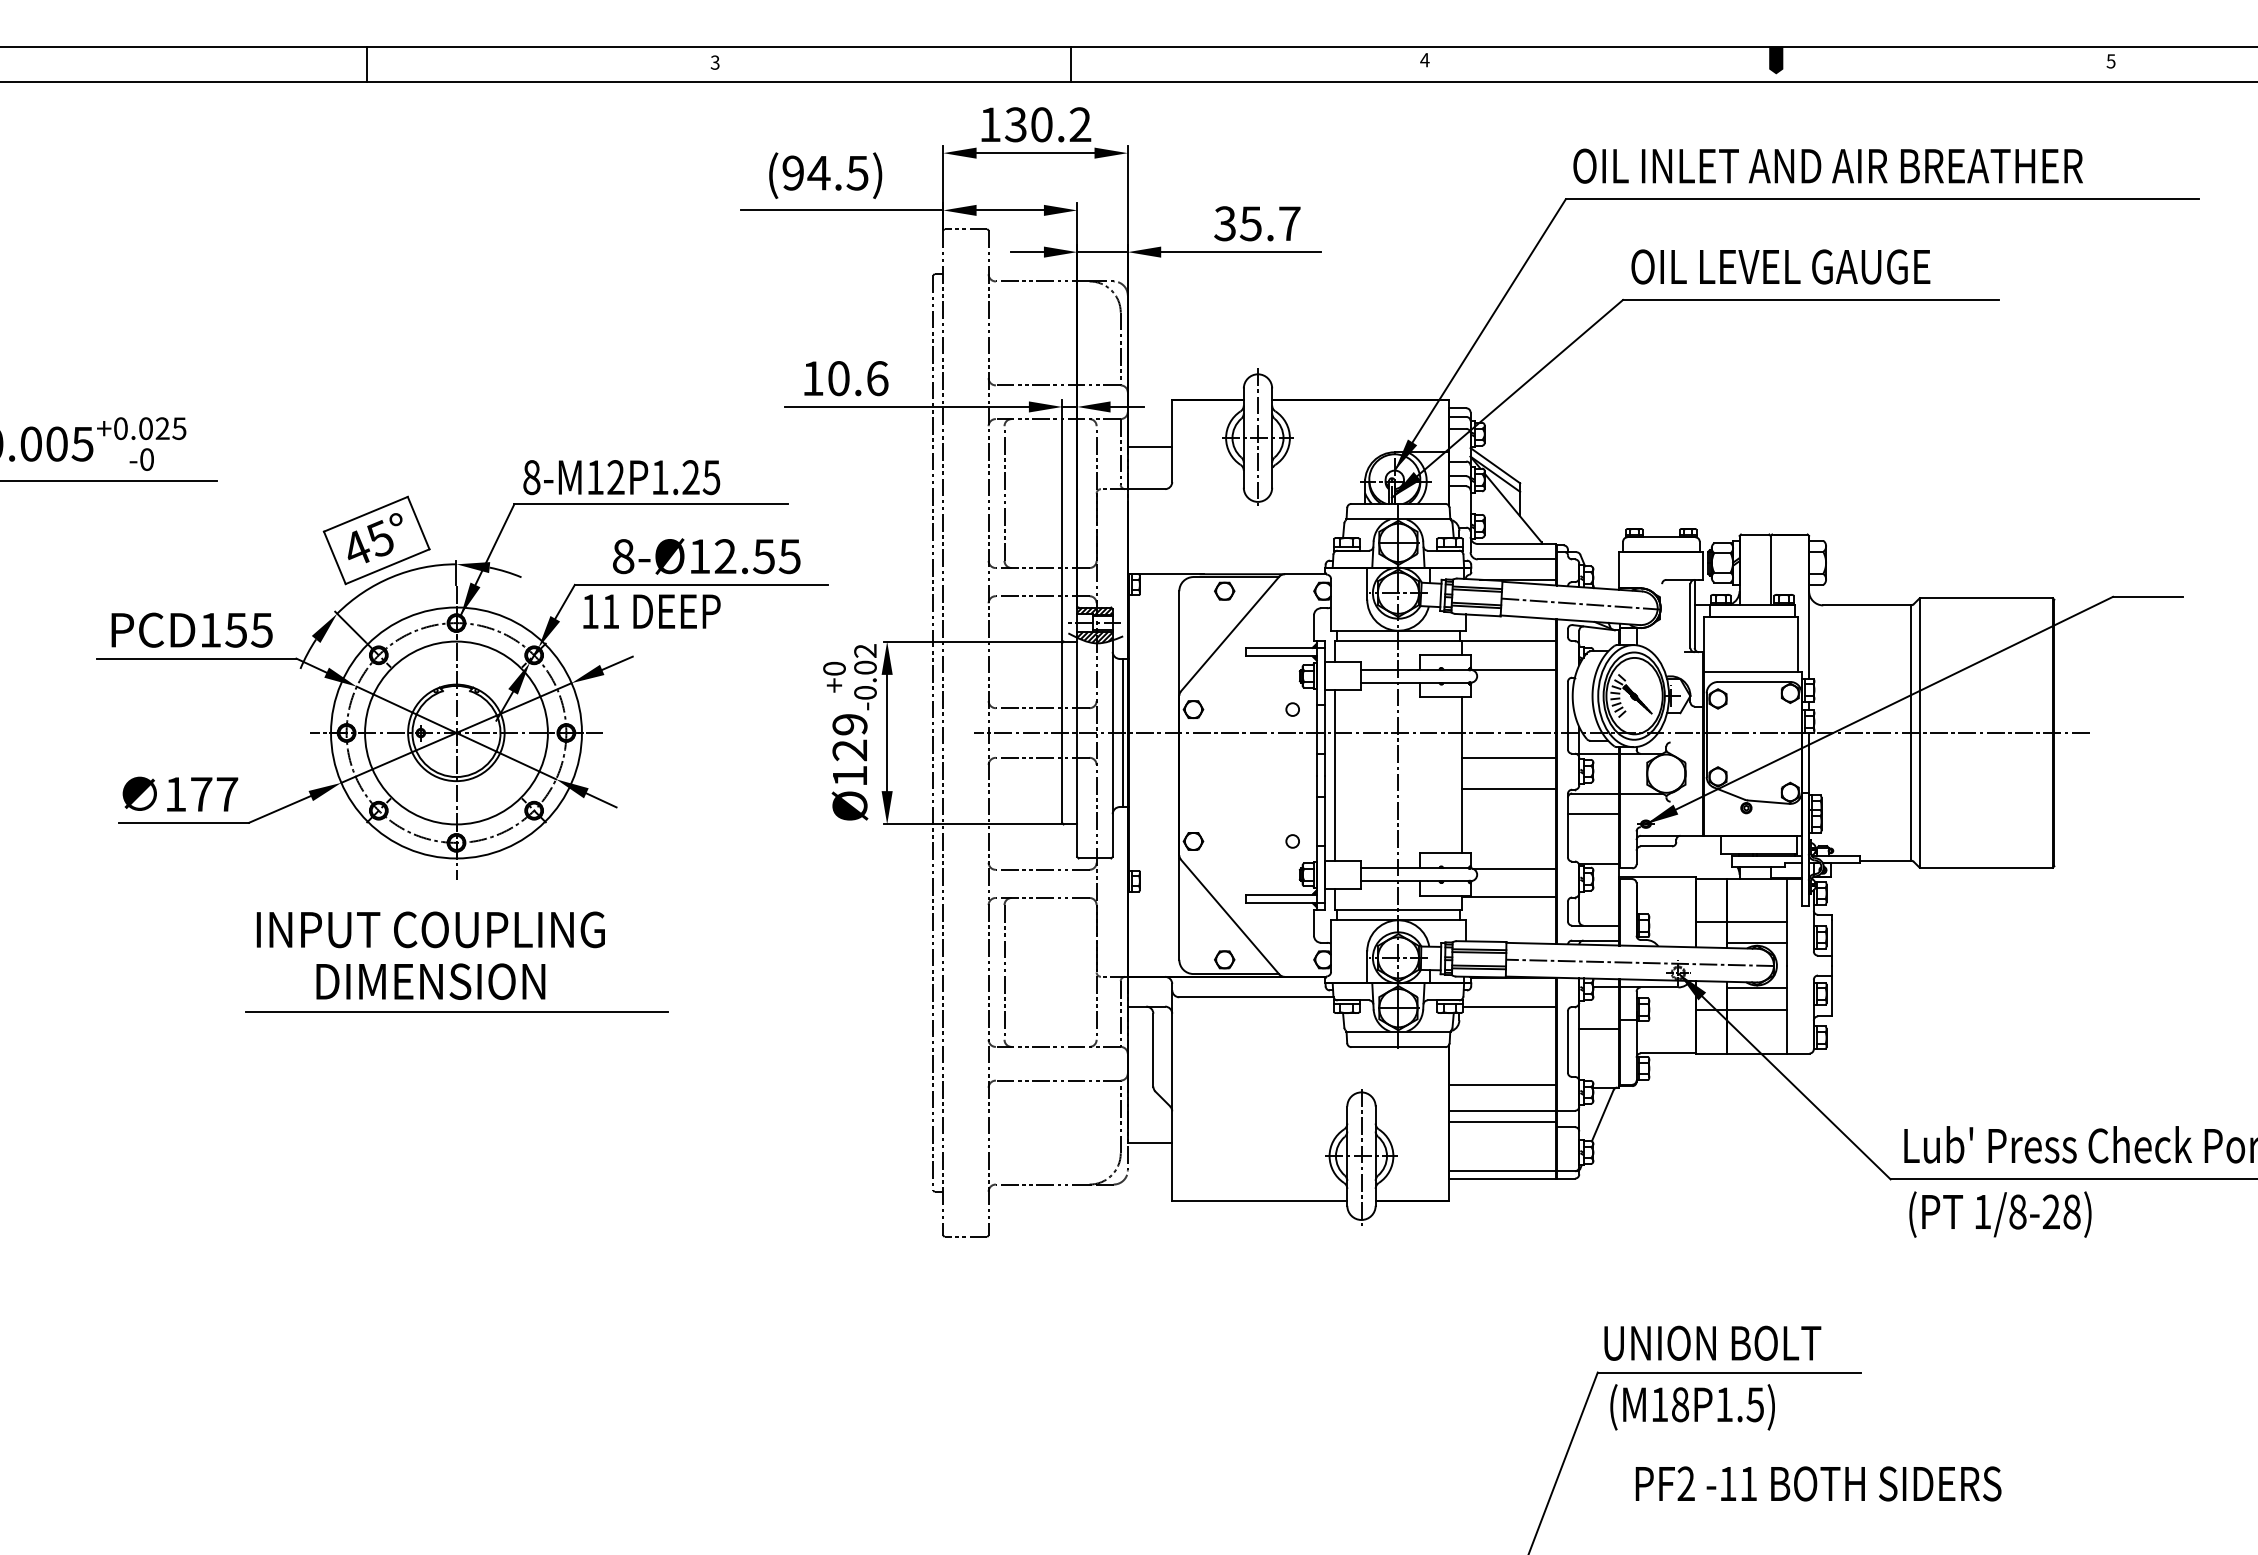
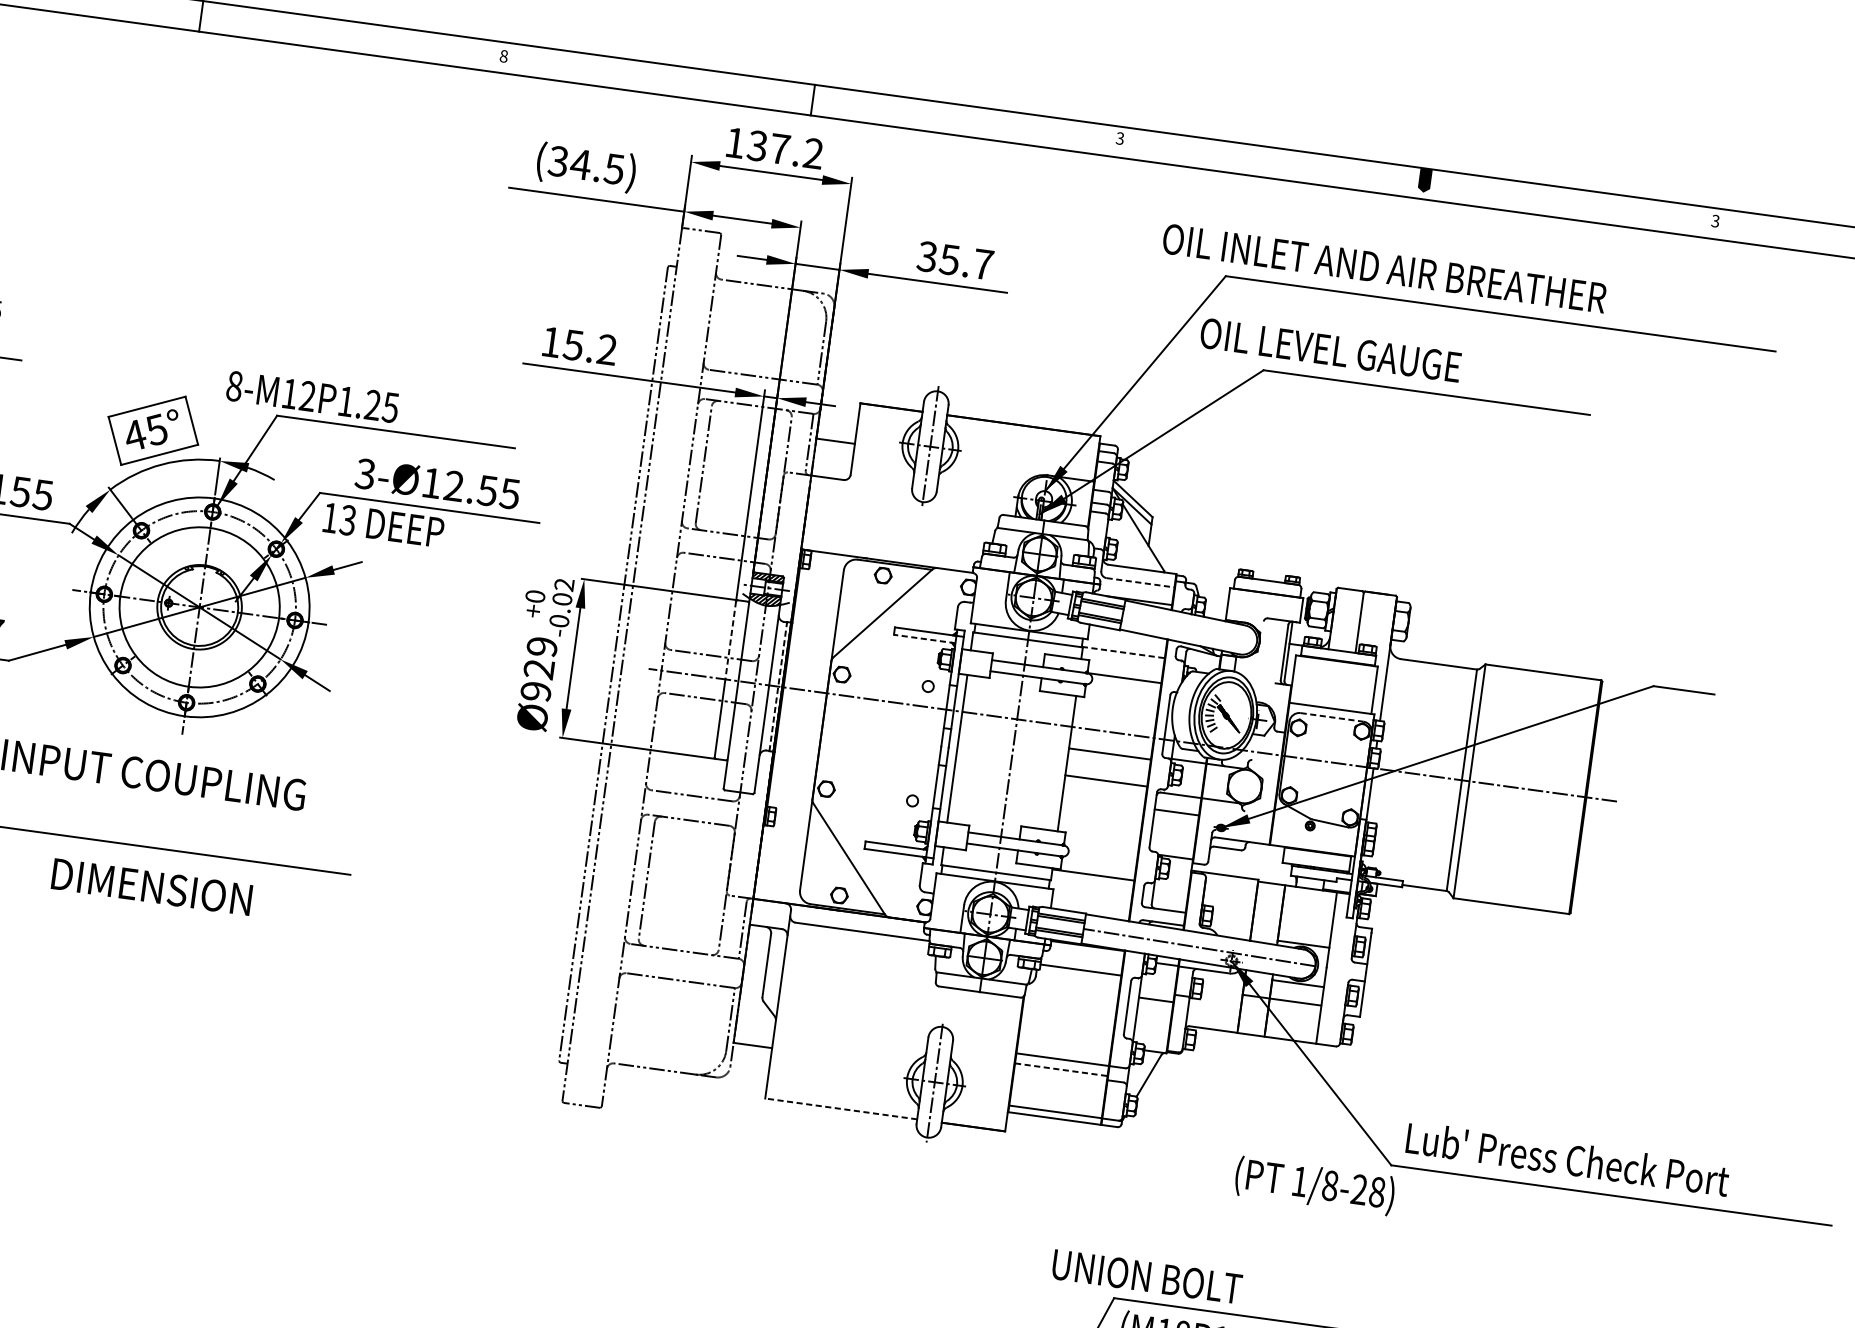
text: (1424, 60) -> (1119, 138), 4 -> 3
text: (2111, 60) -> (1716, 220), 5 -> 3
text: (714, 62) -> (503, 56), 3 -> 8
text: (1041, 124) -> (779, 148), 130.2 -> 137.2
text: (1827, 165) -> (1384, 267), moved
text: (792, 172) -> (557, 160), (94.5) -> (34.5)
text: (1780, 266) -> (1330, 349), moved
text: (857, 378) -> (589, 347), 10.6 -> 15.2
text: (621, 477) -> (312, 396), moved
text: (623, 556) -> (365, 474), 8-Ø12.55 -> 3-Ø12.55
line: (1517, 559) -> (1141, 582), solid -> dashed
line: (1580, 603) -> (1190, 628), removed
text: (610, 611) -> (347, 520), 11 -> 13
line: (1508, 640) -> (1123, 652), solid -> dashed
line: (1280, 656) -> (923, 638), solid -> dashed
line: (1754, 681) -> (1332, 717), solid -> dashed
line: (1062, 688) -> (730, 640), solid -> dashed
line: (1123, 732) -> (778, 686), solid -> dashed
text: (849, 775) -> (535, 691), Ø129 -> Ø929
line: (1514, 868) -> (1101, 850), removed
line: (1741, 921) -> (1292, 923), removed
text: (430, 981) -> (151, 886), moved
line: (1502, 1084) -> (1065, 1036), removed
line: (1503, 1122) -> (1062, 1069), solid -> dashed
line: (1259, 1200) -> (841, 1108), solid -> dashed
text: (2000, 1214) -> (1314, 1185), moved
text: (1712, 1342) -> (1147, 1276), moved

